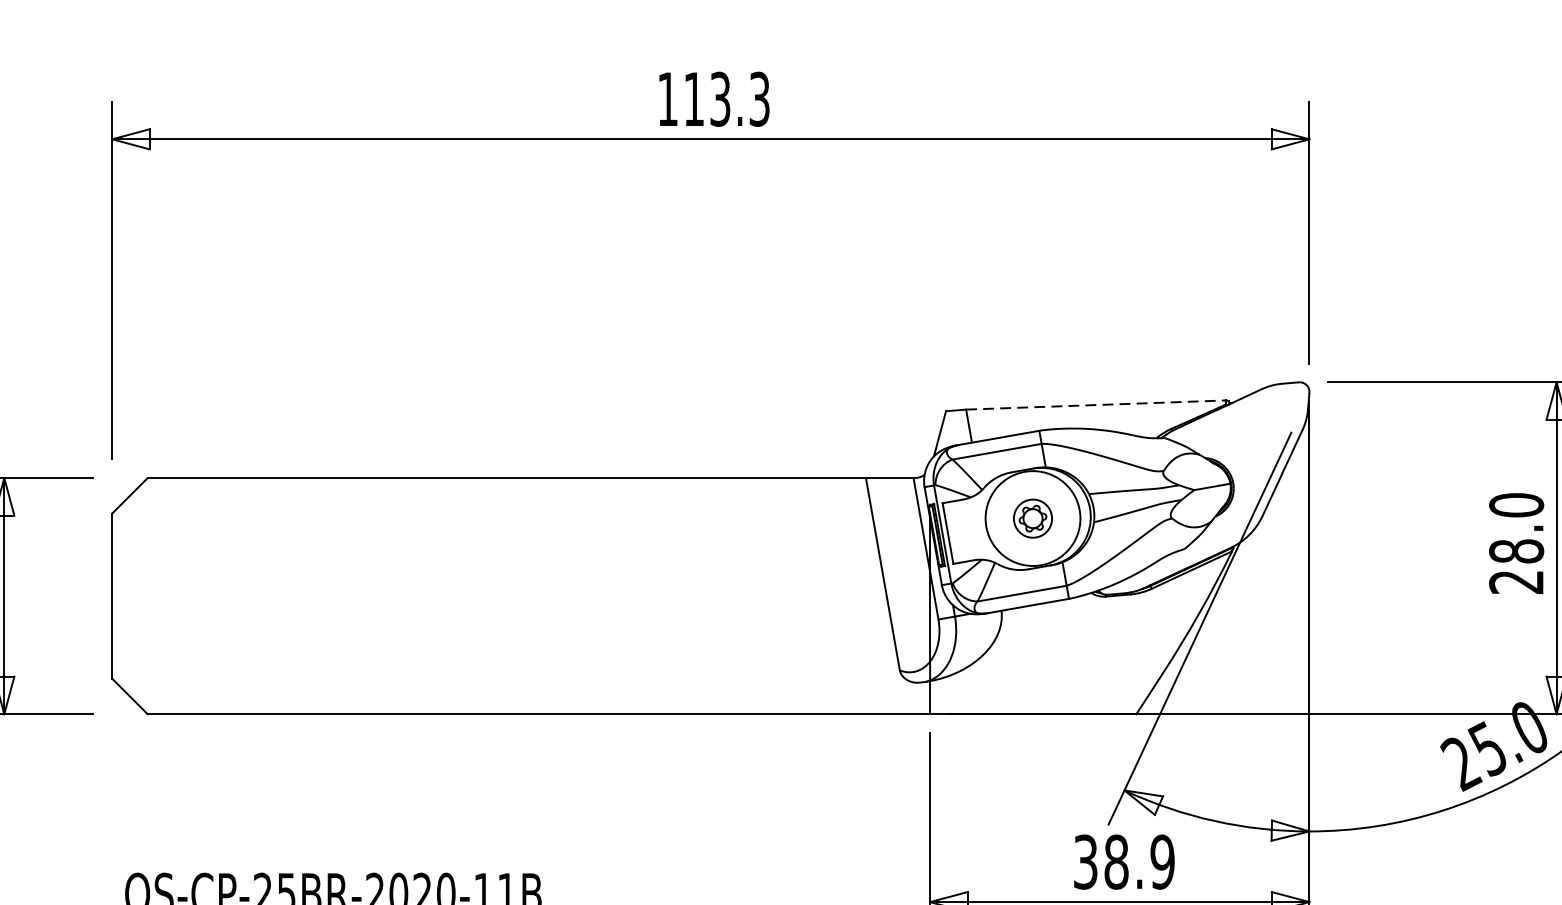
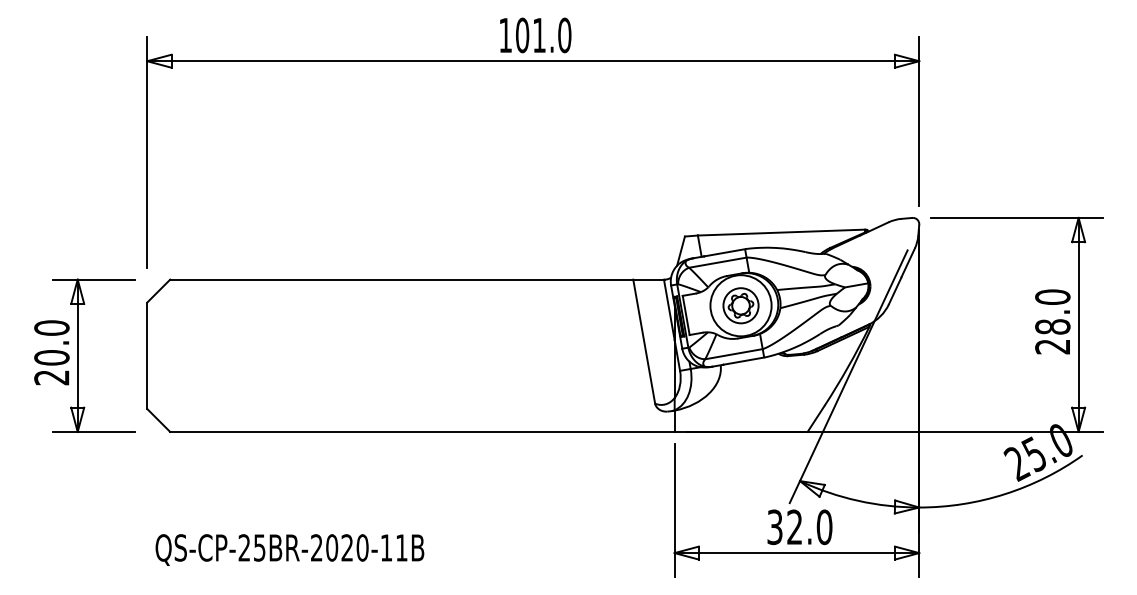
text: (726, 99) -> (543, 35), 113.3 -> 101.0
line: (1095, 404) -> (781, 232), dashed -> solid
part: (1032, 518) -> (740, 305), size x1.43
text: (1139, 862) -> (809, 527), 38.9 -> 32.0

